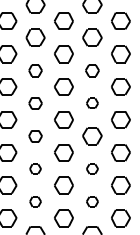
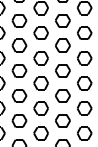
part: (35, 70) -> (19, 20), size x1.43
part: (92, 70) -> (62, 20), size x1.43
part: (35, 103) -> (19, 45), size x1.43
part: (92, 103) -> (62, 45), size x1.67
part: (35, 136) -> (19, 71), size x1.43
part: (35, 168) -> (19, 95), size x1.67
part: (92, 168) -> (62, 95), size x1.67
part: (35, 201) -> (19, 120), size x1.67
part: (92, 201) -> (62, 120), size x1.67

